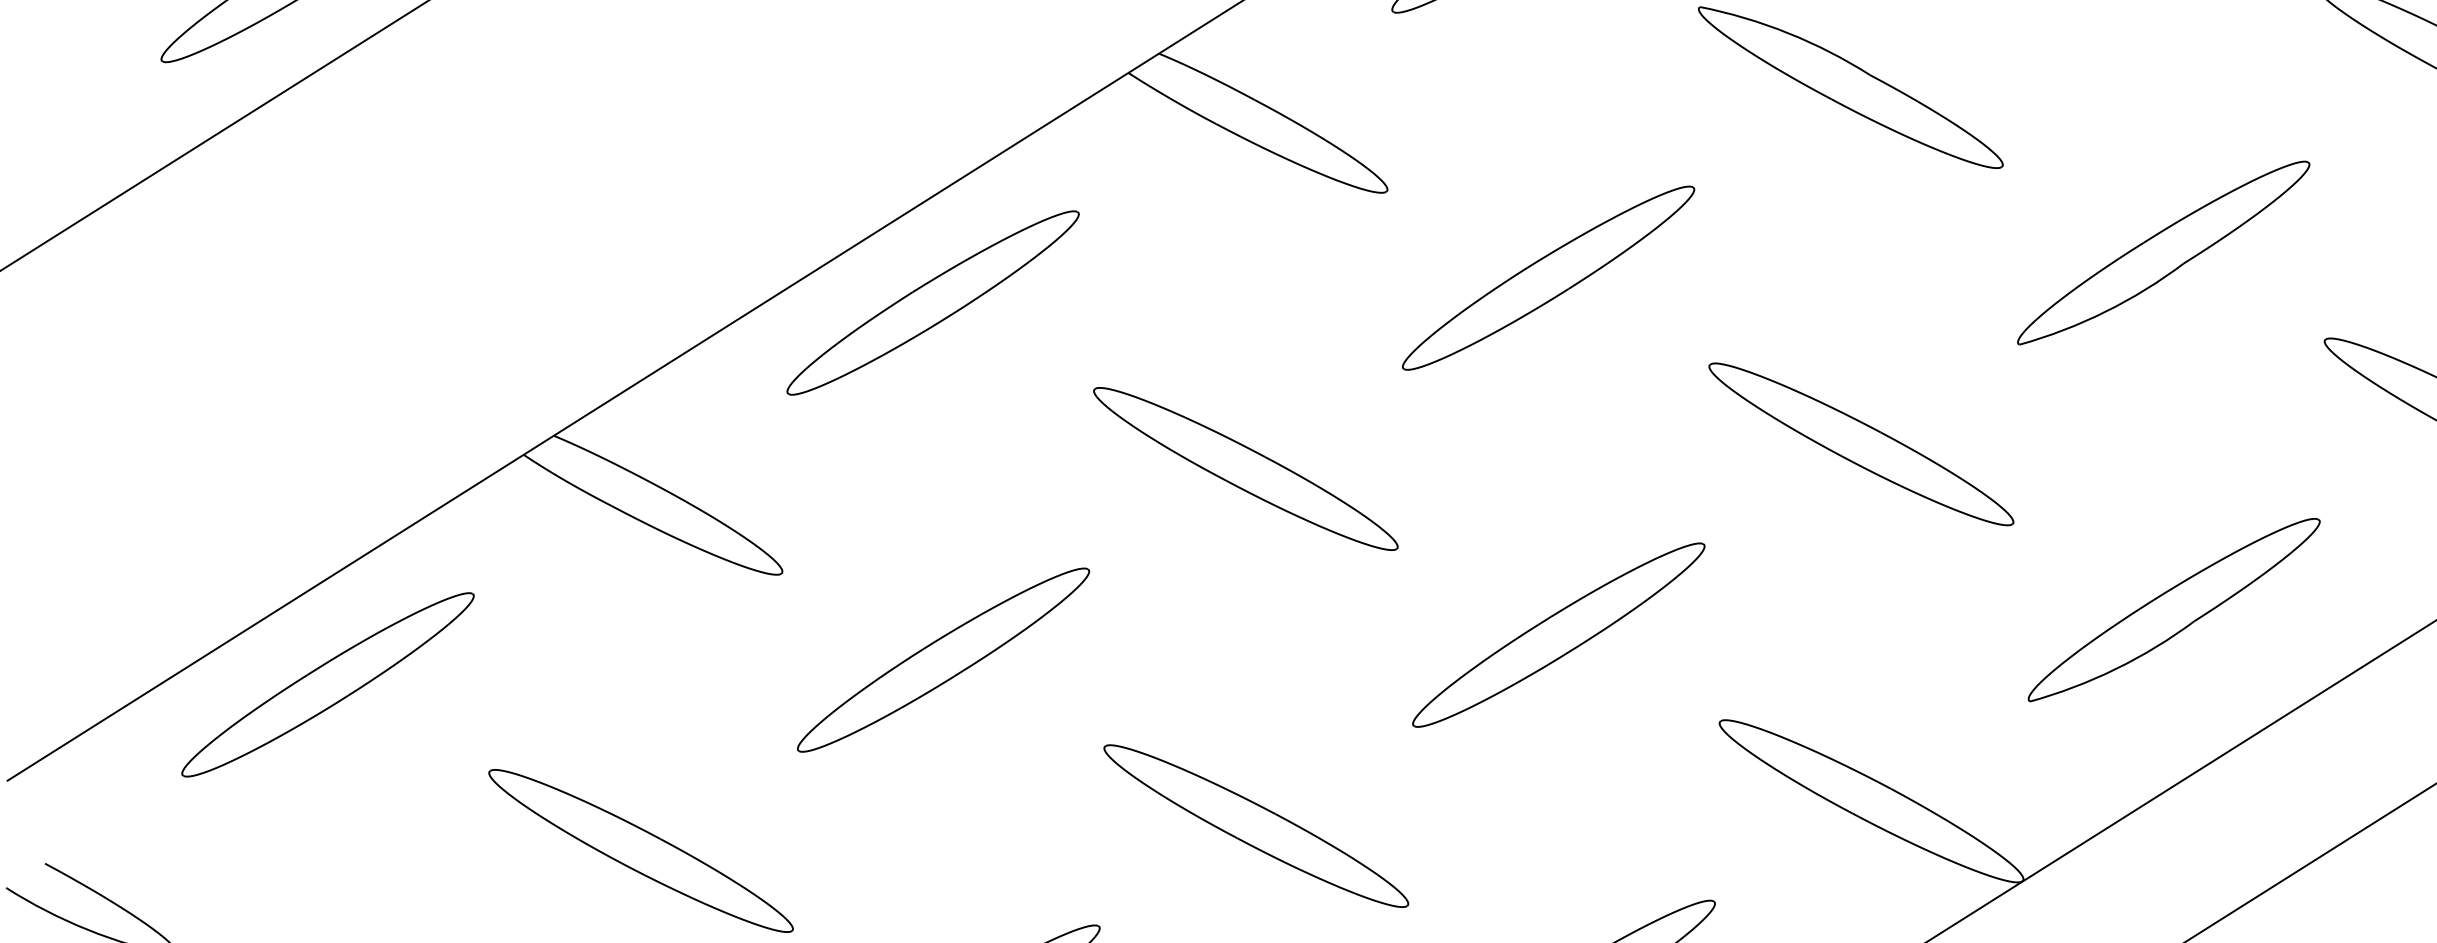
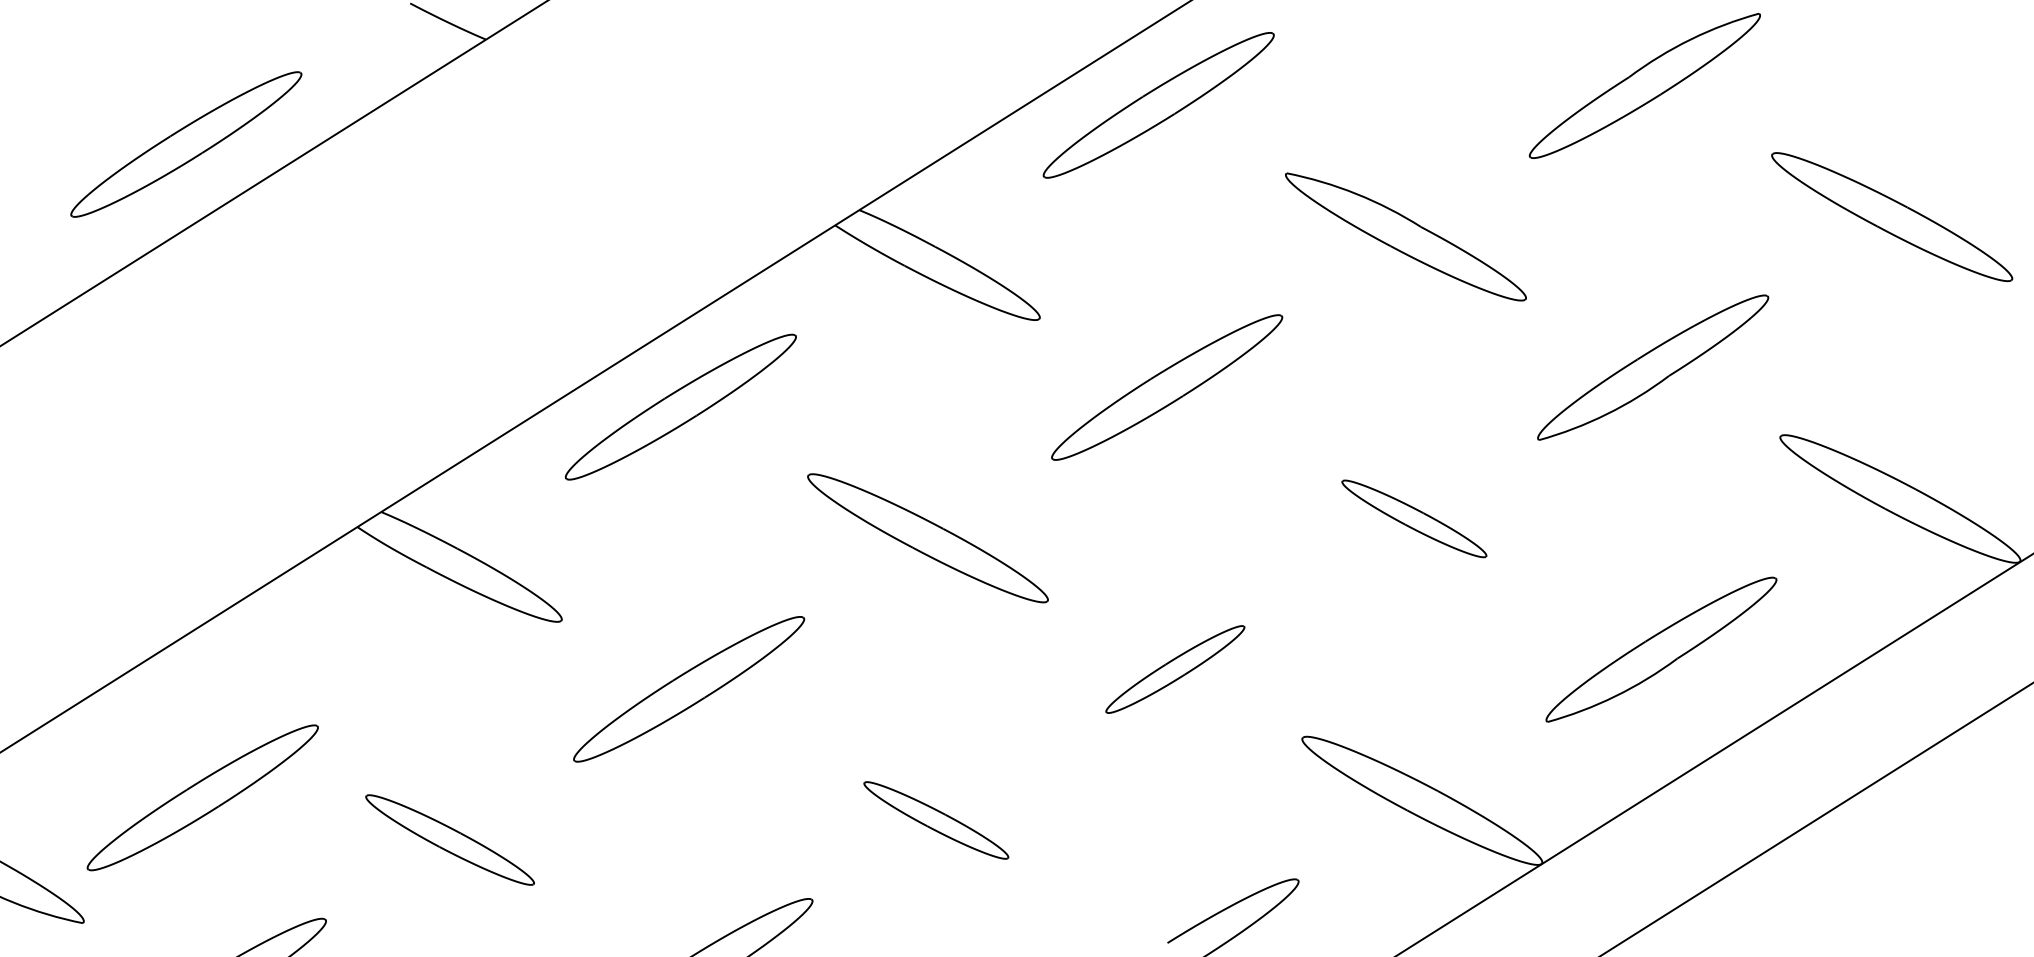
part: (1861, 443) -> (1414, 518), size x0.6
part: (1559, 635) -> (1175, 669), size x0.6
part: (327, 684) -> (202, 797), moved
part: (1256, 826) -> (936, 820), size x0.6
part: (640, 850) -> (449, 839), size x0.7

